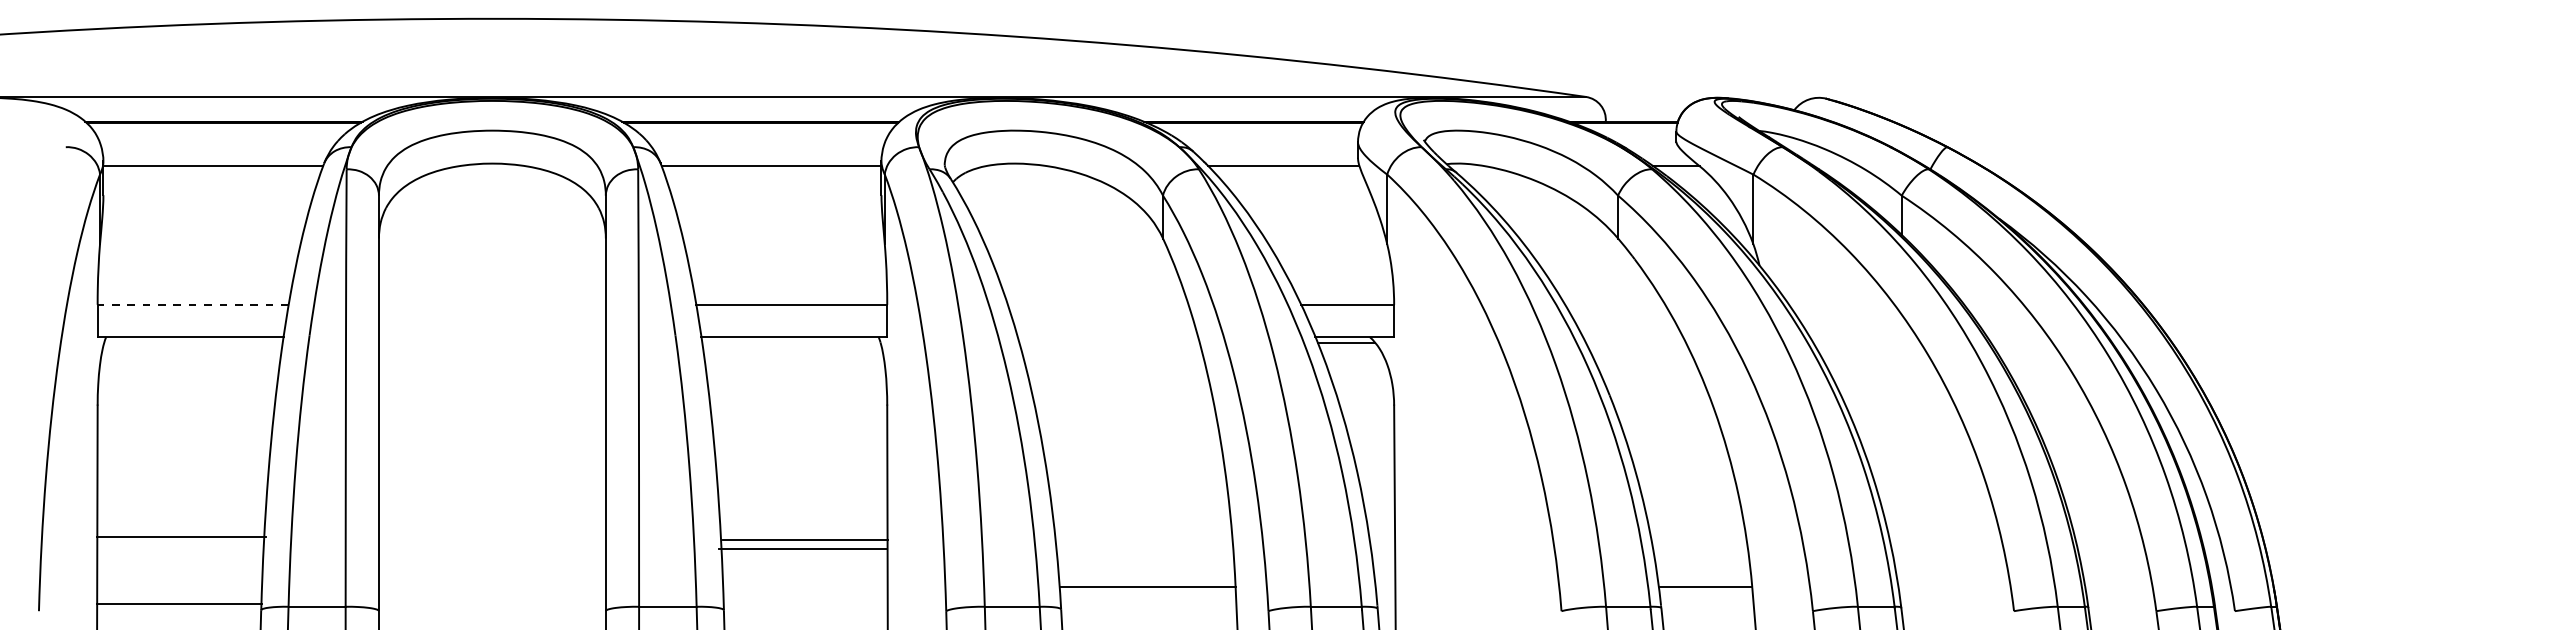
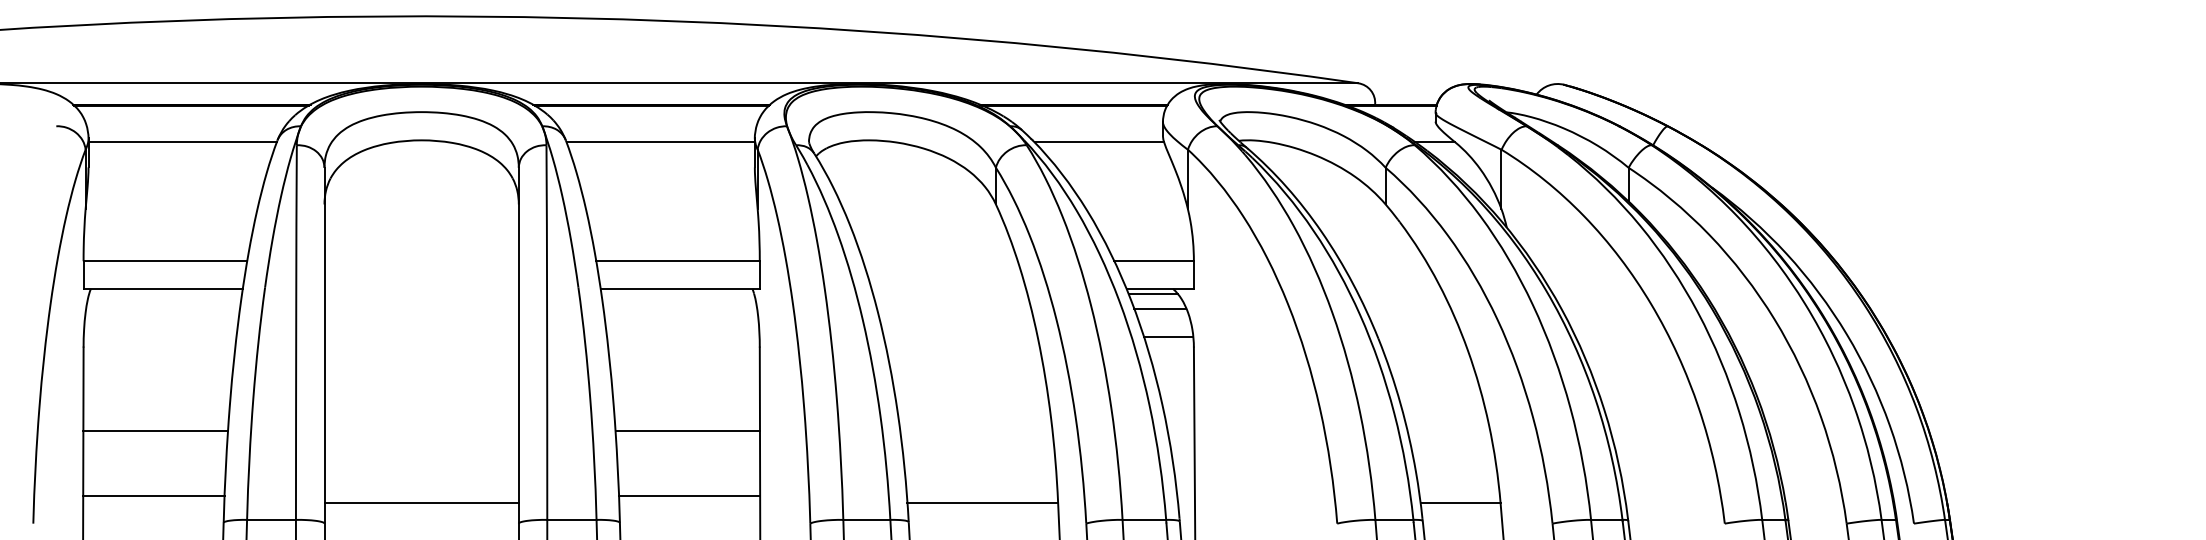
line: (193, 304) -> (165, 261), dashed -> solid
line: (1354, 359) -> (1159, 308), added
line: (1364, 393) -> (1168, 337), added
line: (181, 537) -> (155, 431), moved
line: (804, 540) -> (688, 495), moved
line: (802, 549) -> (687, 431), moved
line: (491, 587) -> (420, 503), added
line: (179, 604) -> (153, 495), moved

